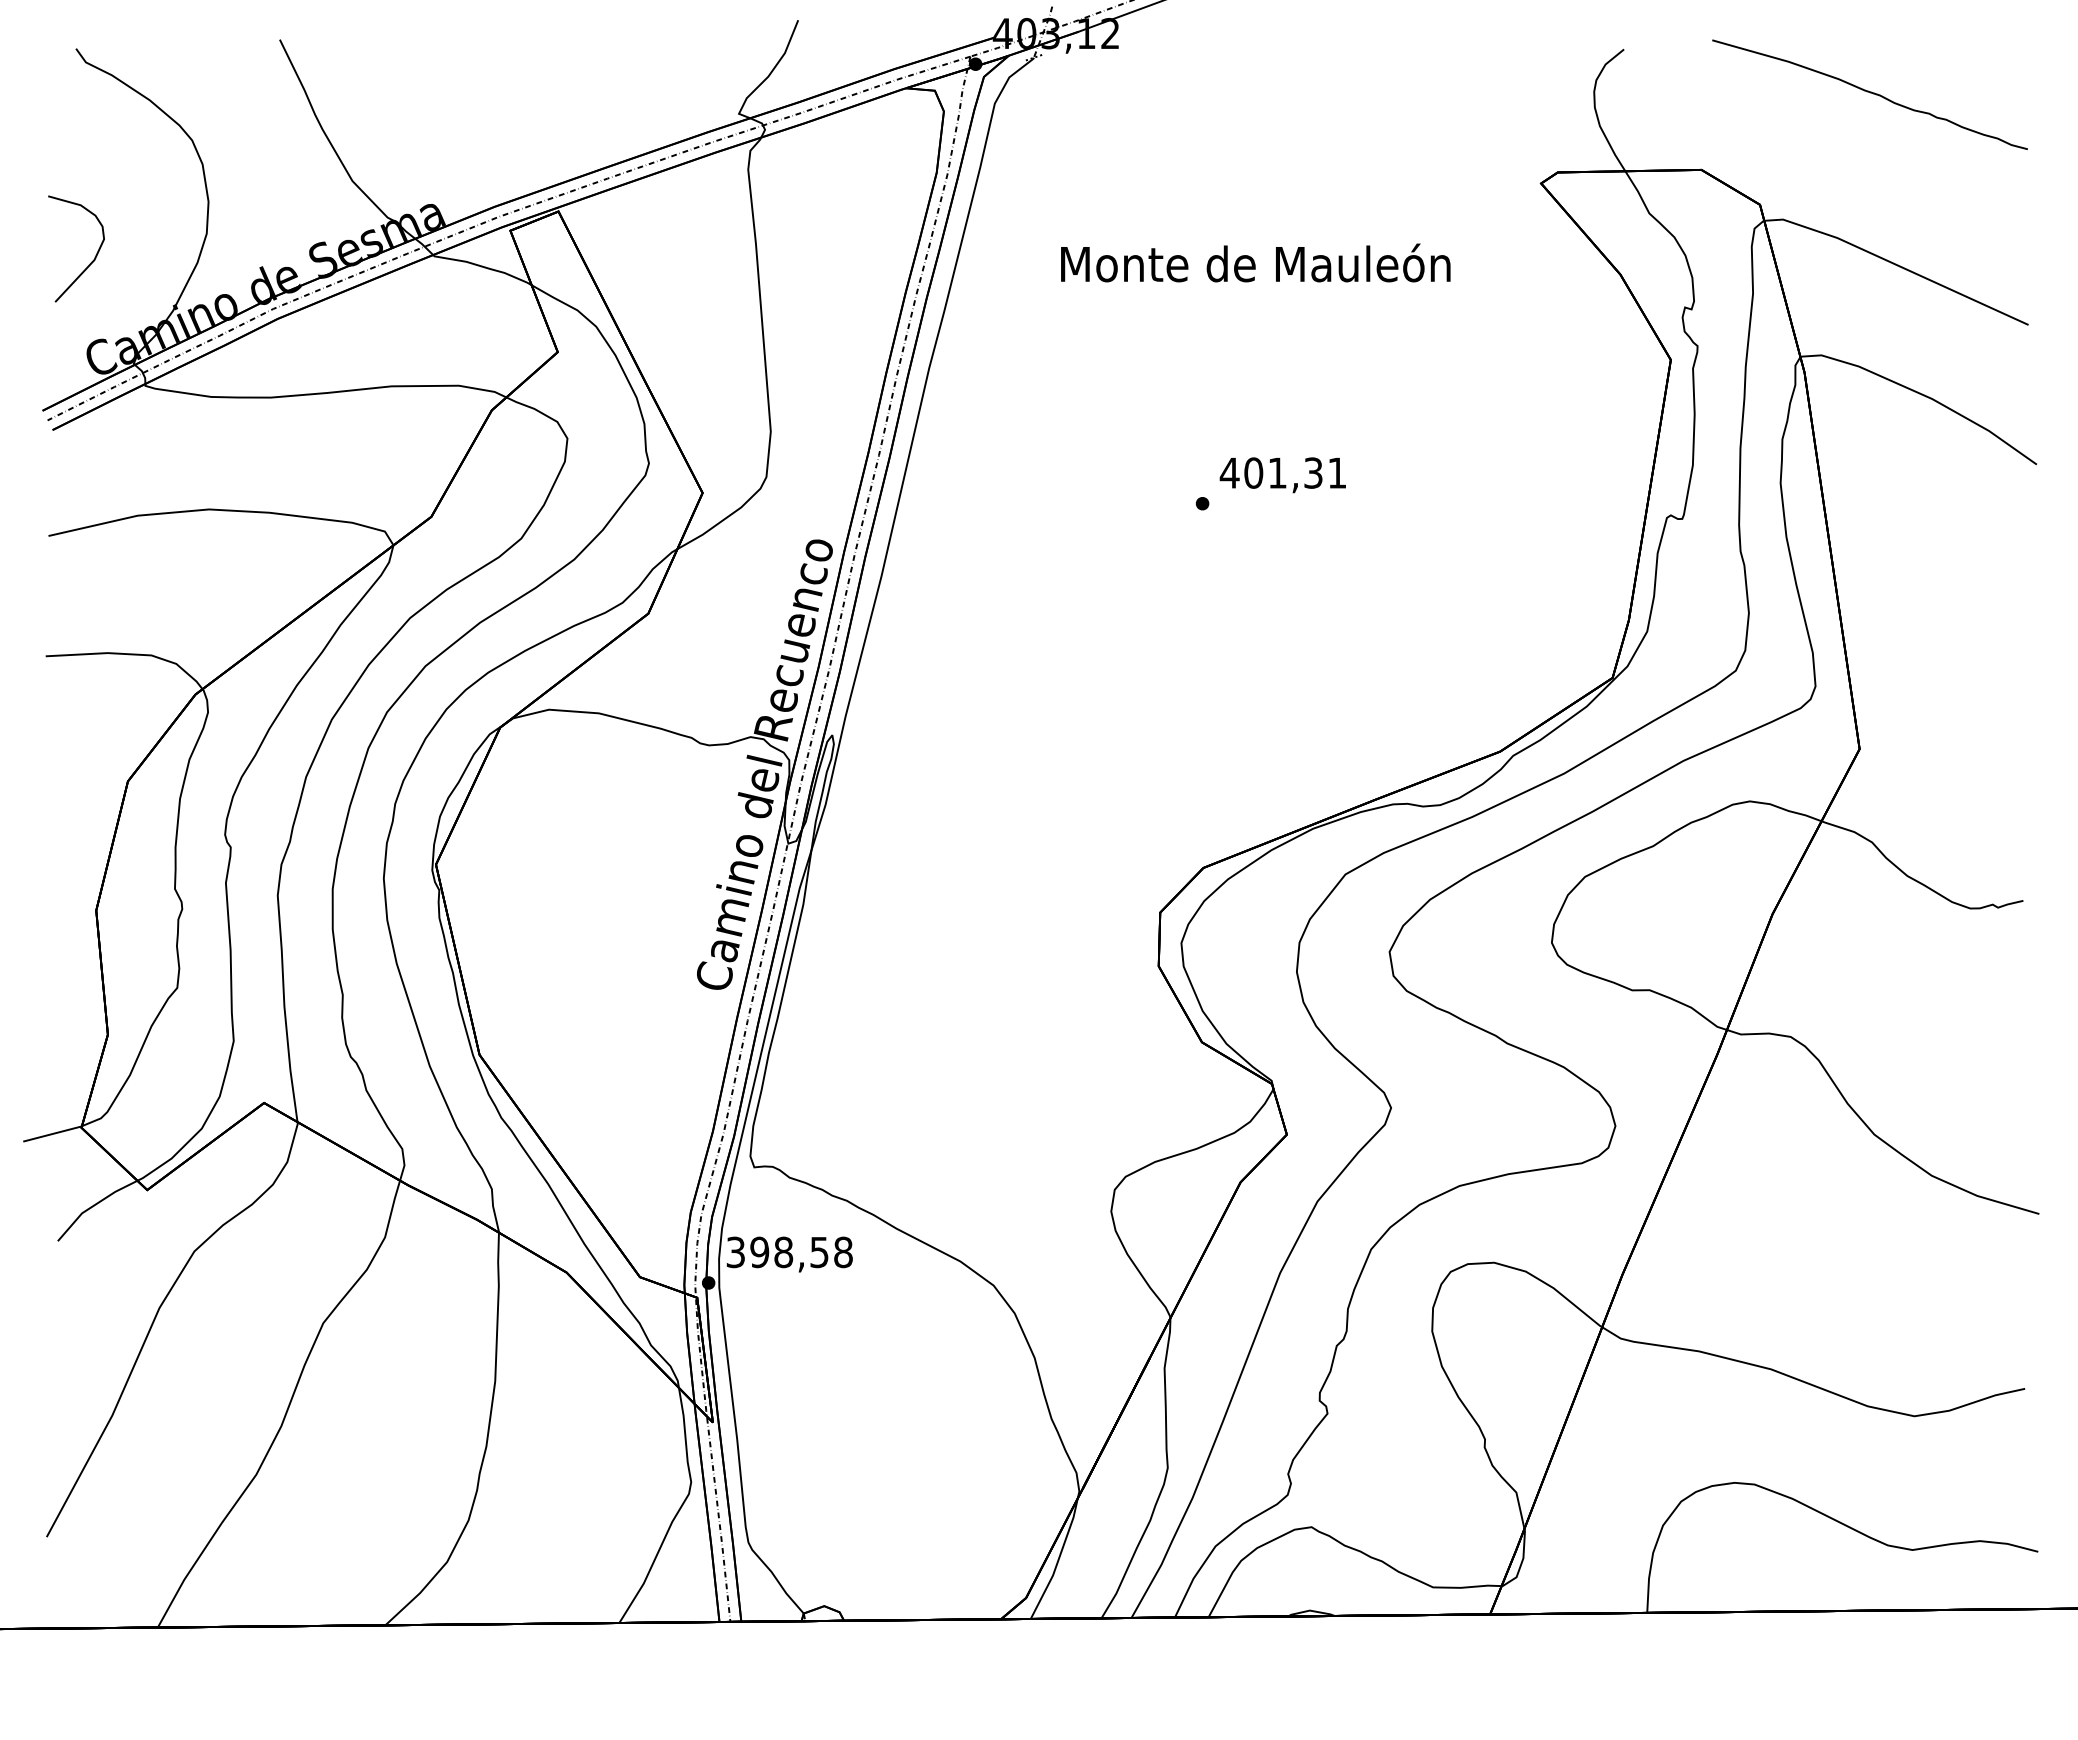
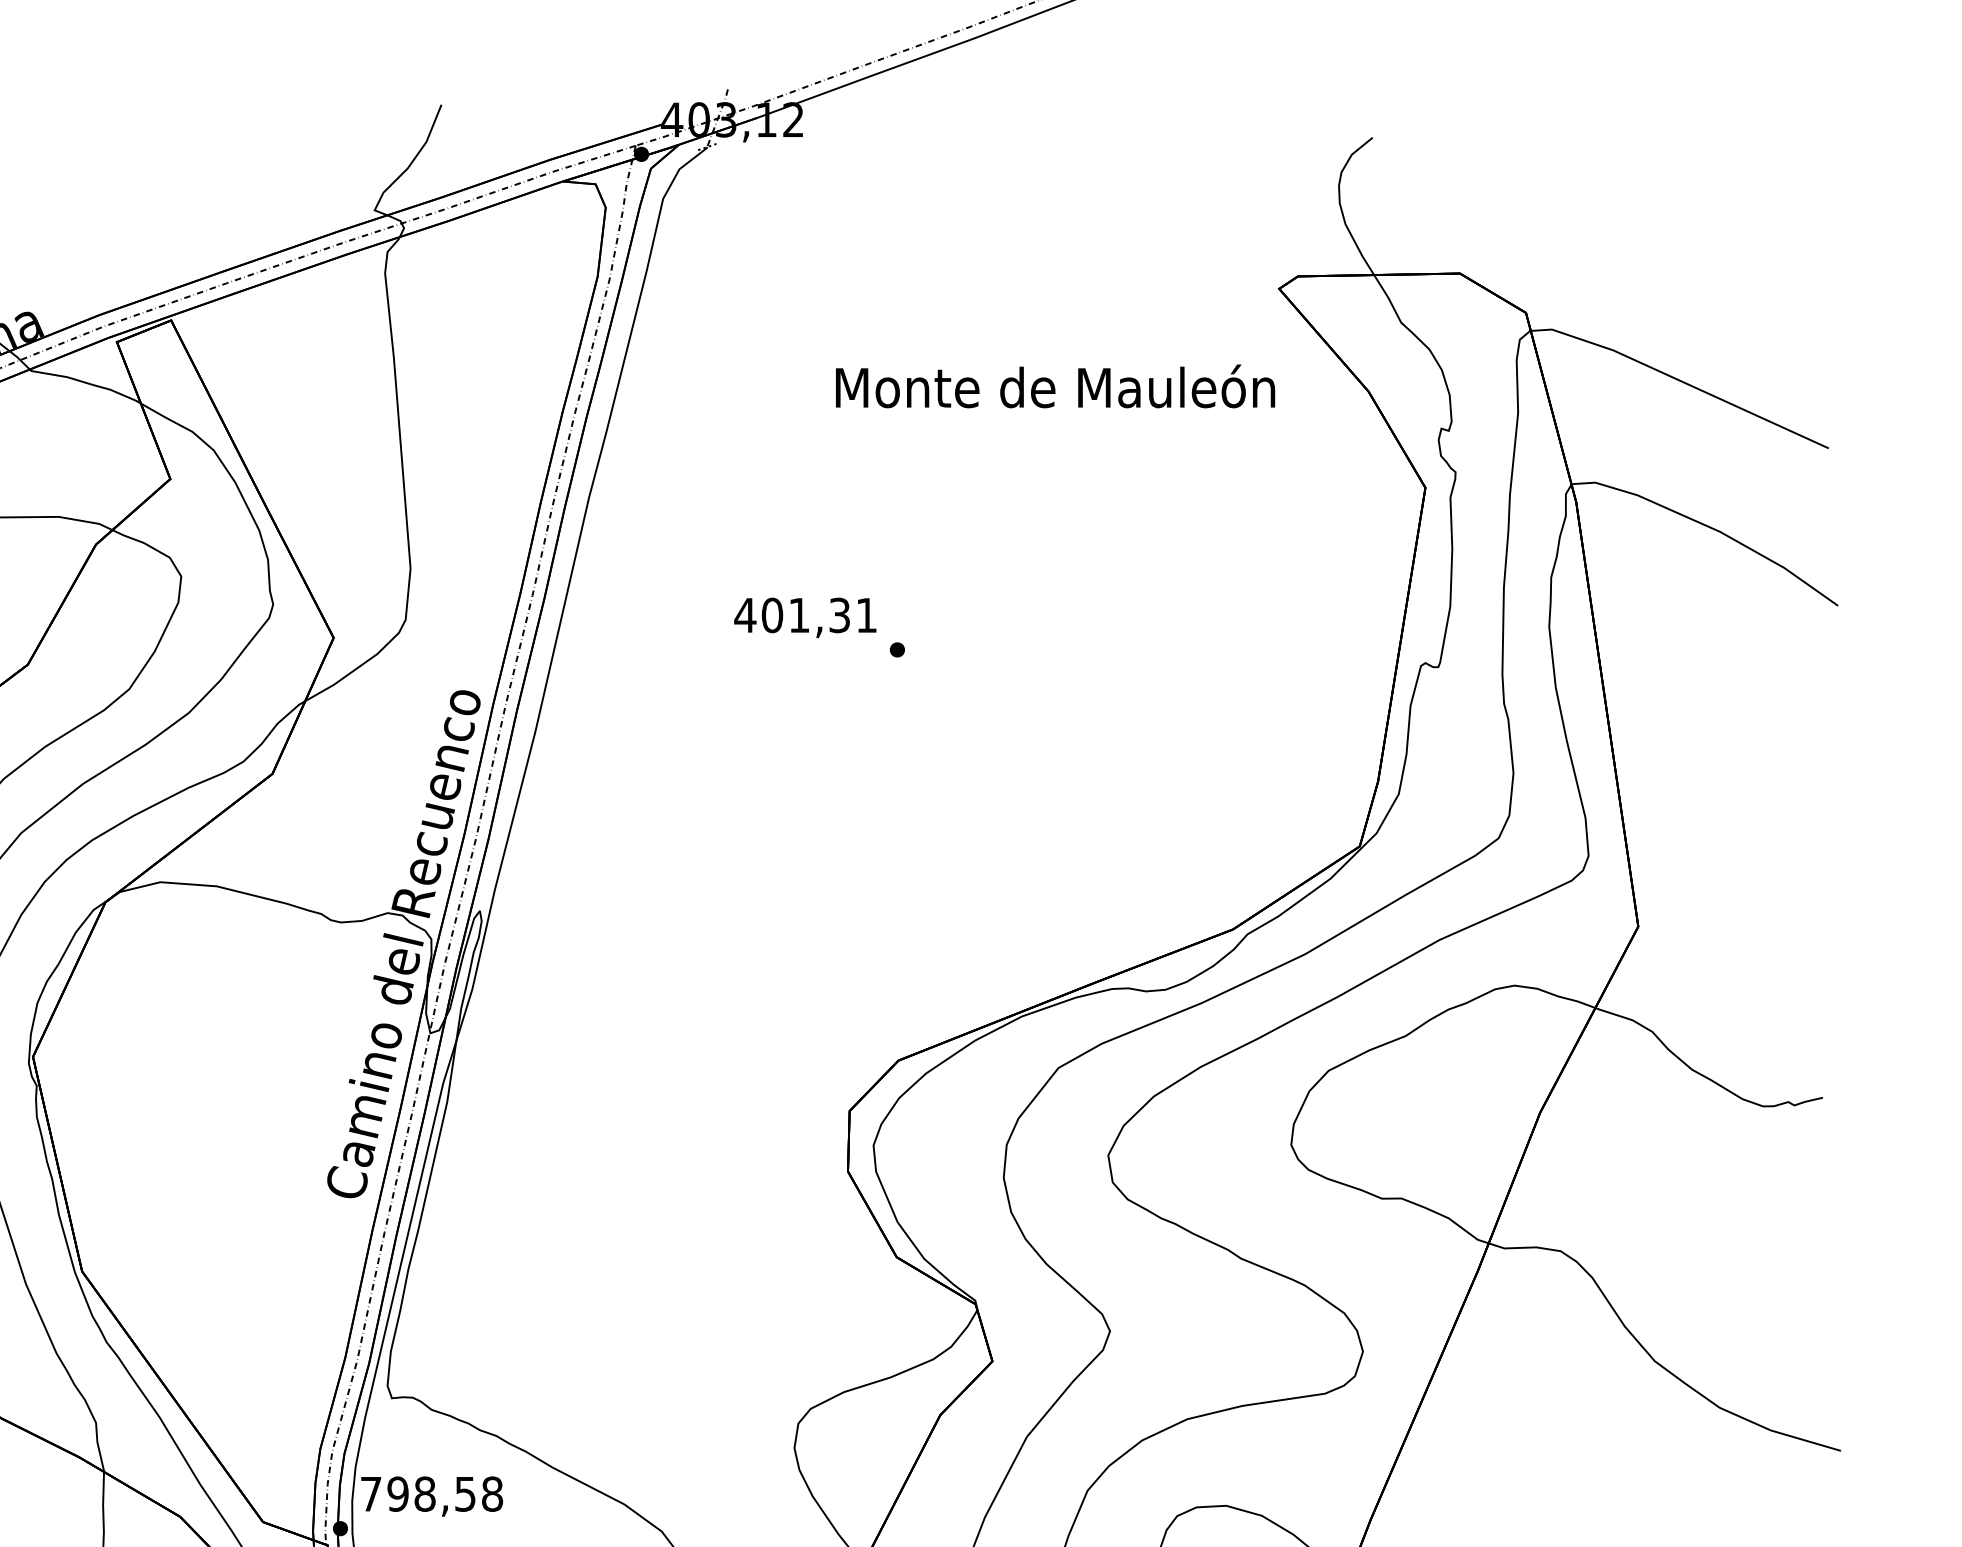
curve: (1870, 93) -> (1650, 187), removed
text: (1255, 262) -> (1055, 385), moved
text: (1282, 475) -> (804, 618), moved
text: (735, 1252) -> (370, 1494), 398,58 -> 798,58

